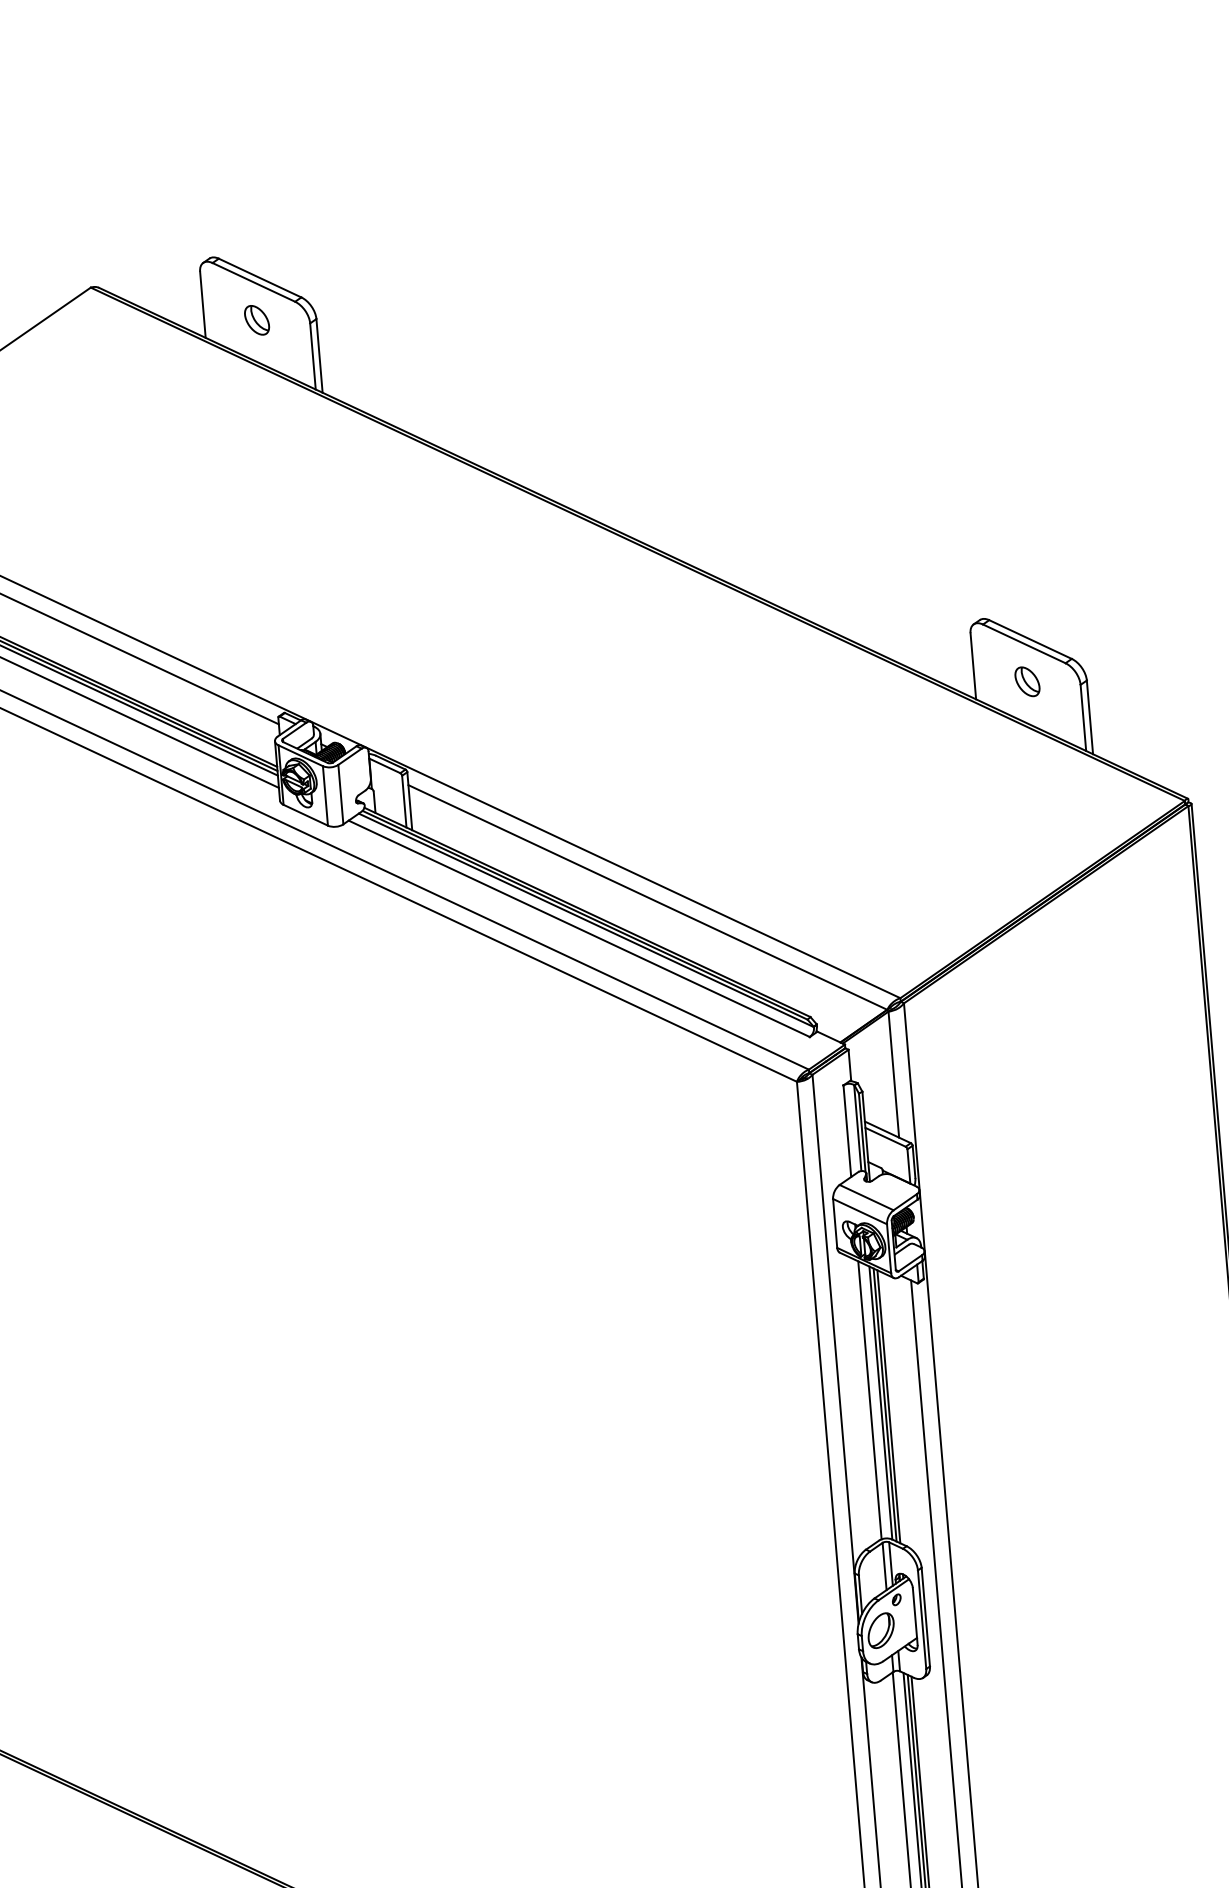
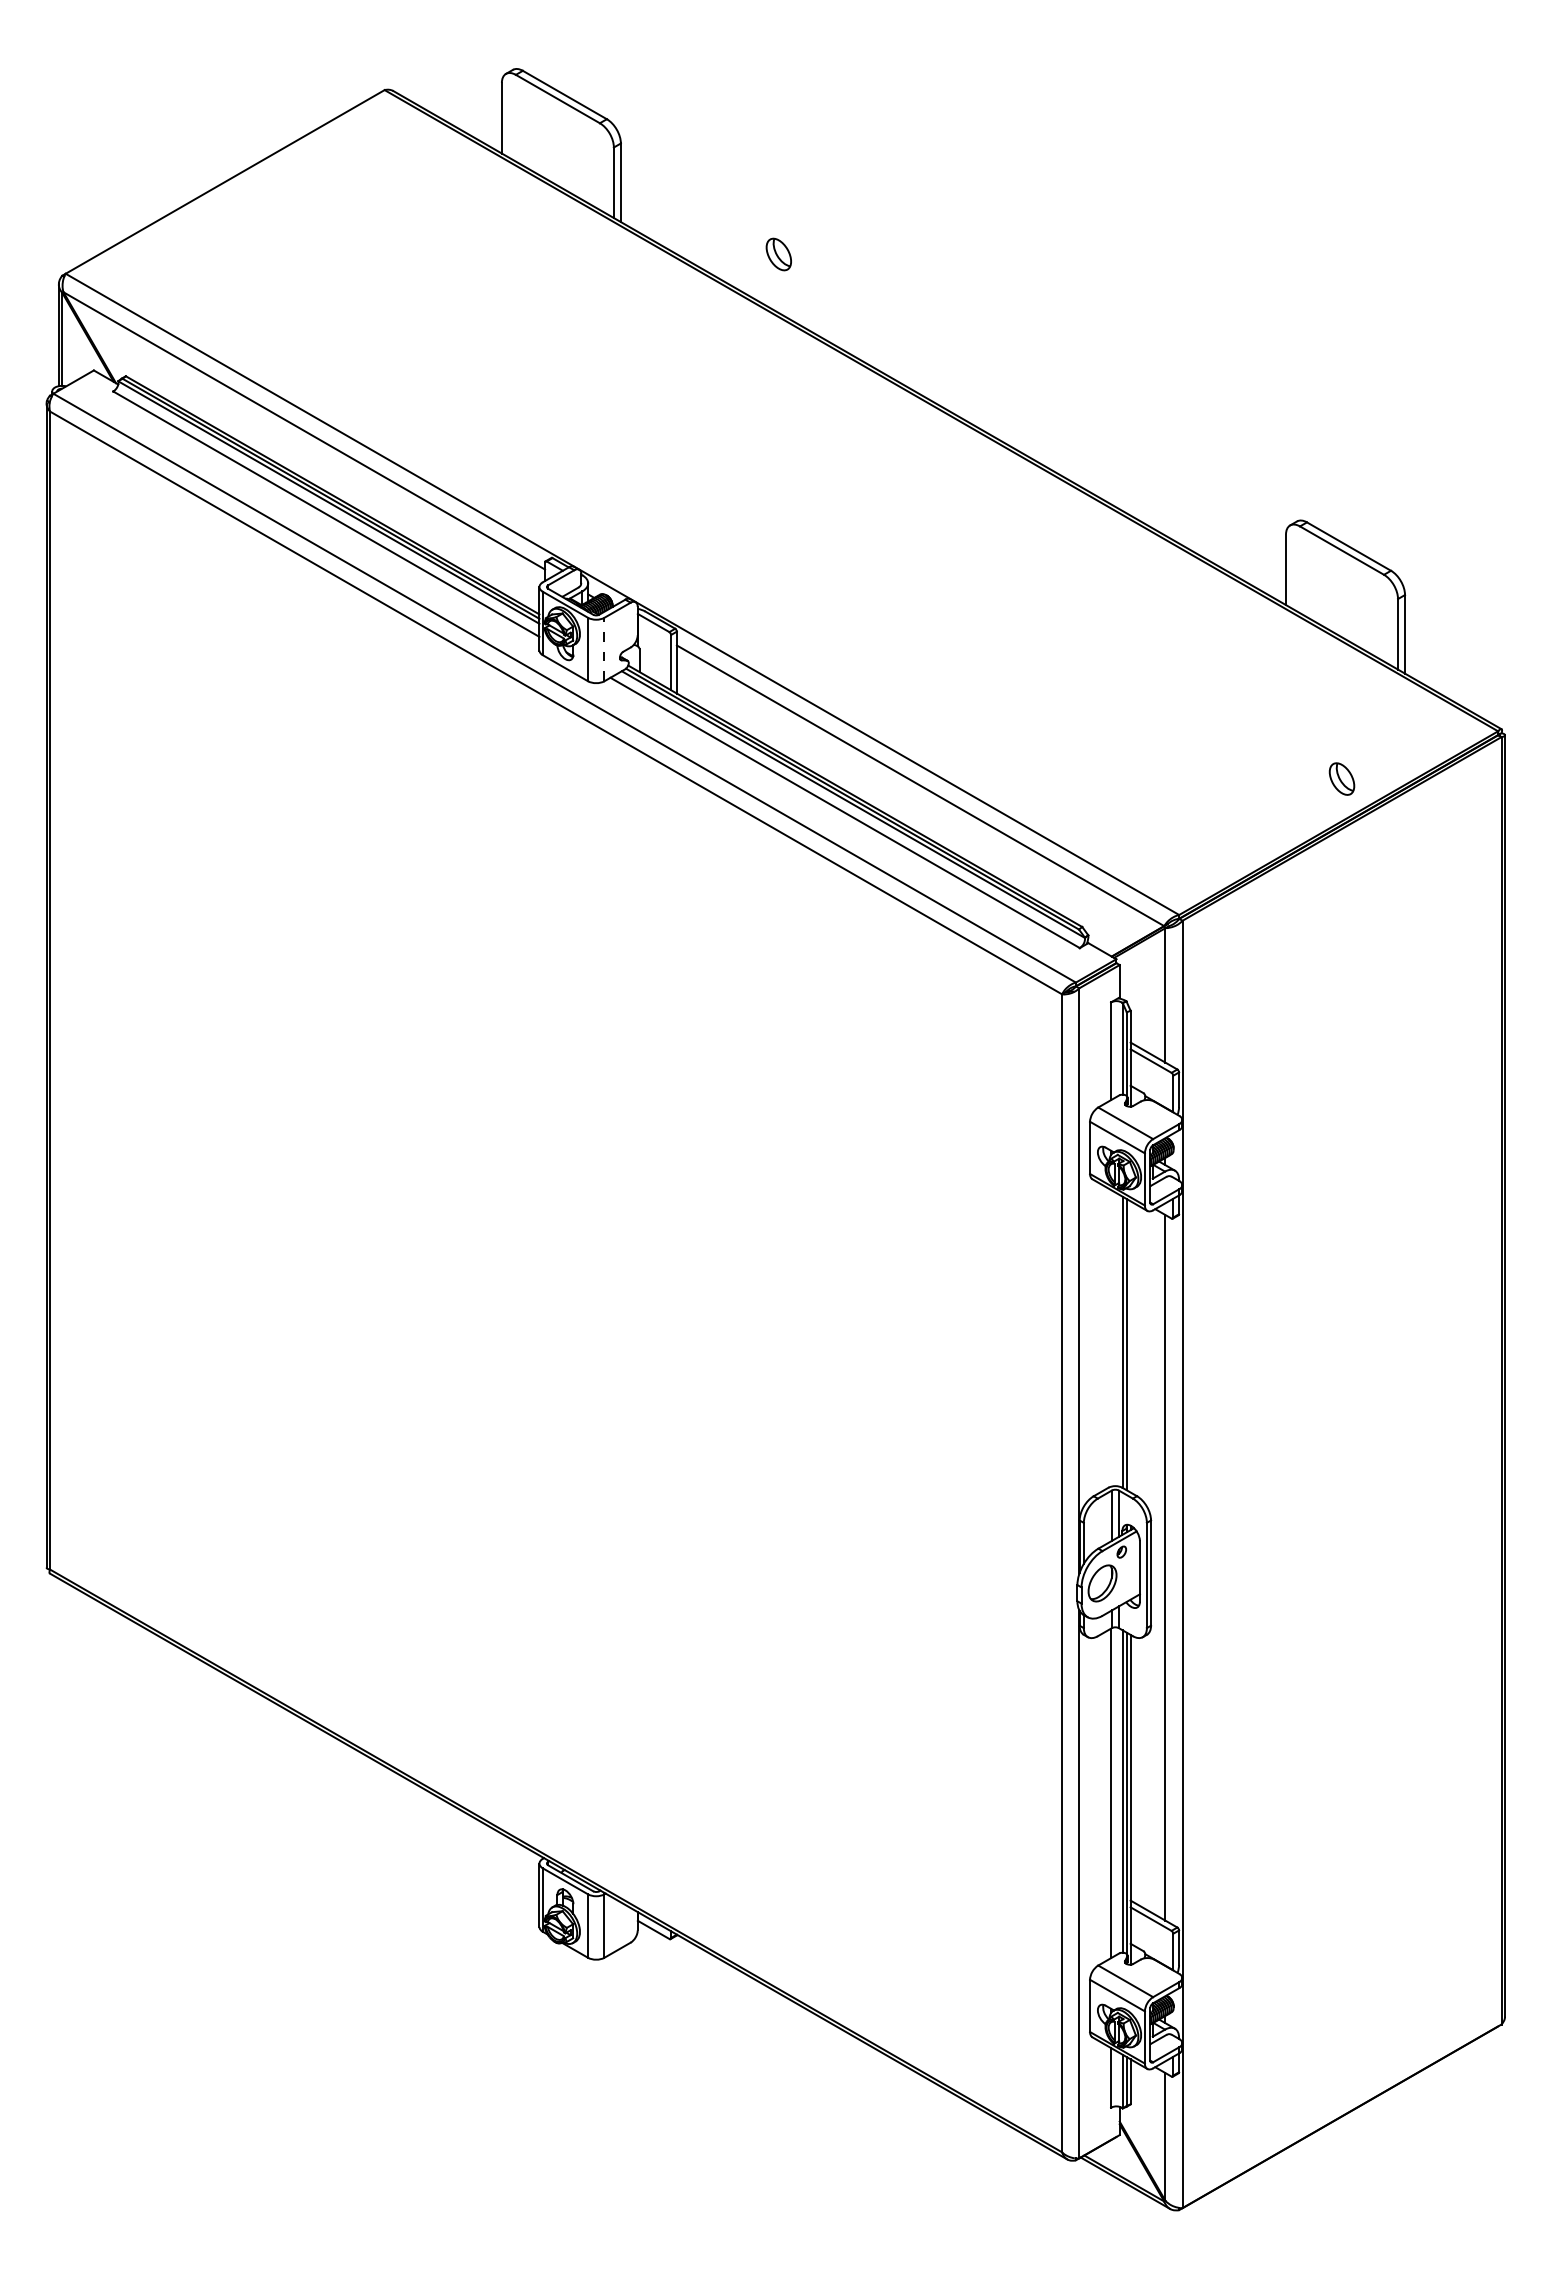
part: (256, 320) -> (778, 254), moved
part: (1026, 681) -> (1341, 778), moved
line: (340, 794) -> (604, 649), solid -> dashed
line: (870, 1400) -> (1111, 1338), removed
line: (888, 1406) -> (1130, 1346), removed

